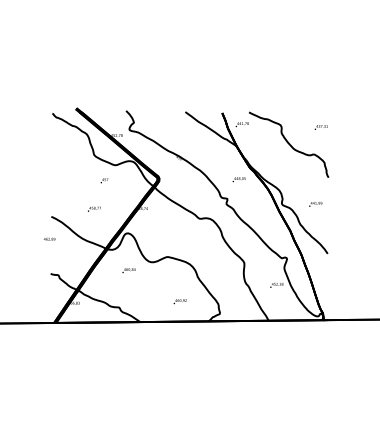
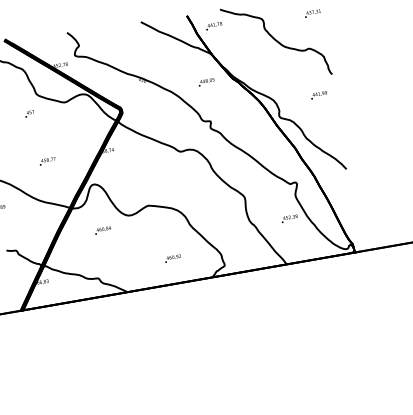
text: (238, 179) -> (205, 82), moved
text: (104, 180) -> (29, 113), moved
text: (315, 204) -> (318, 95), moved

